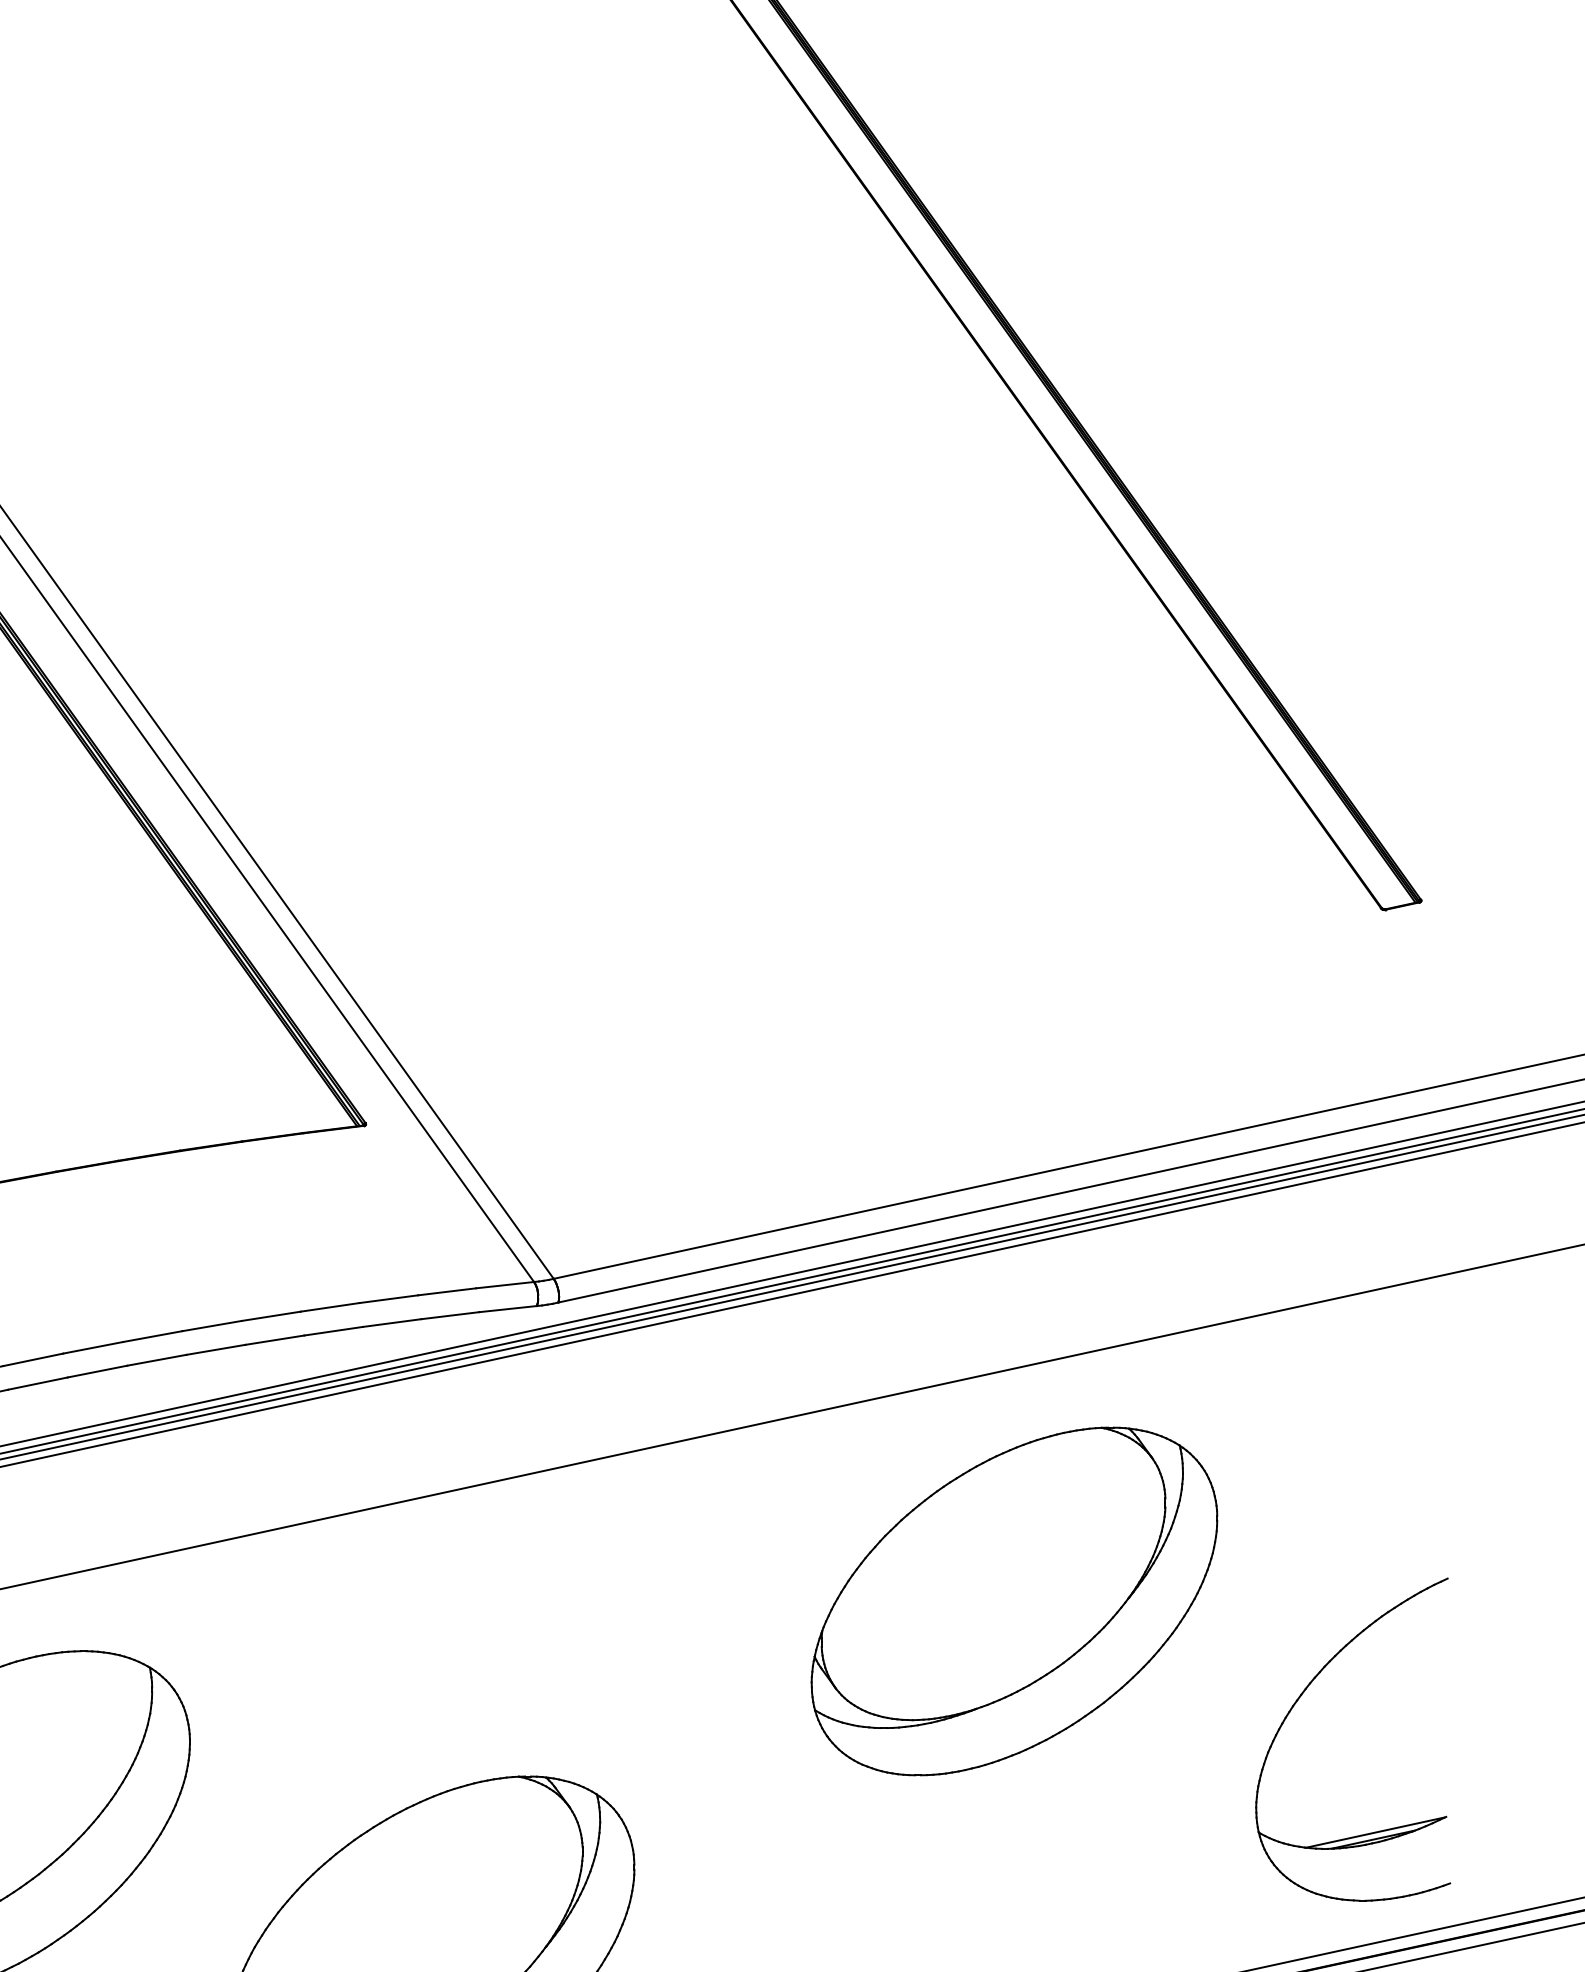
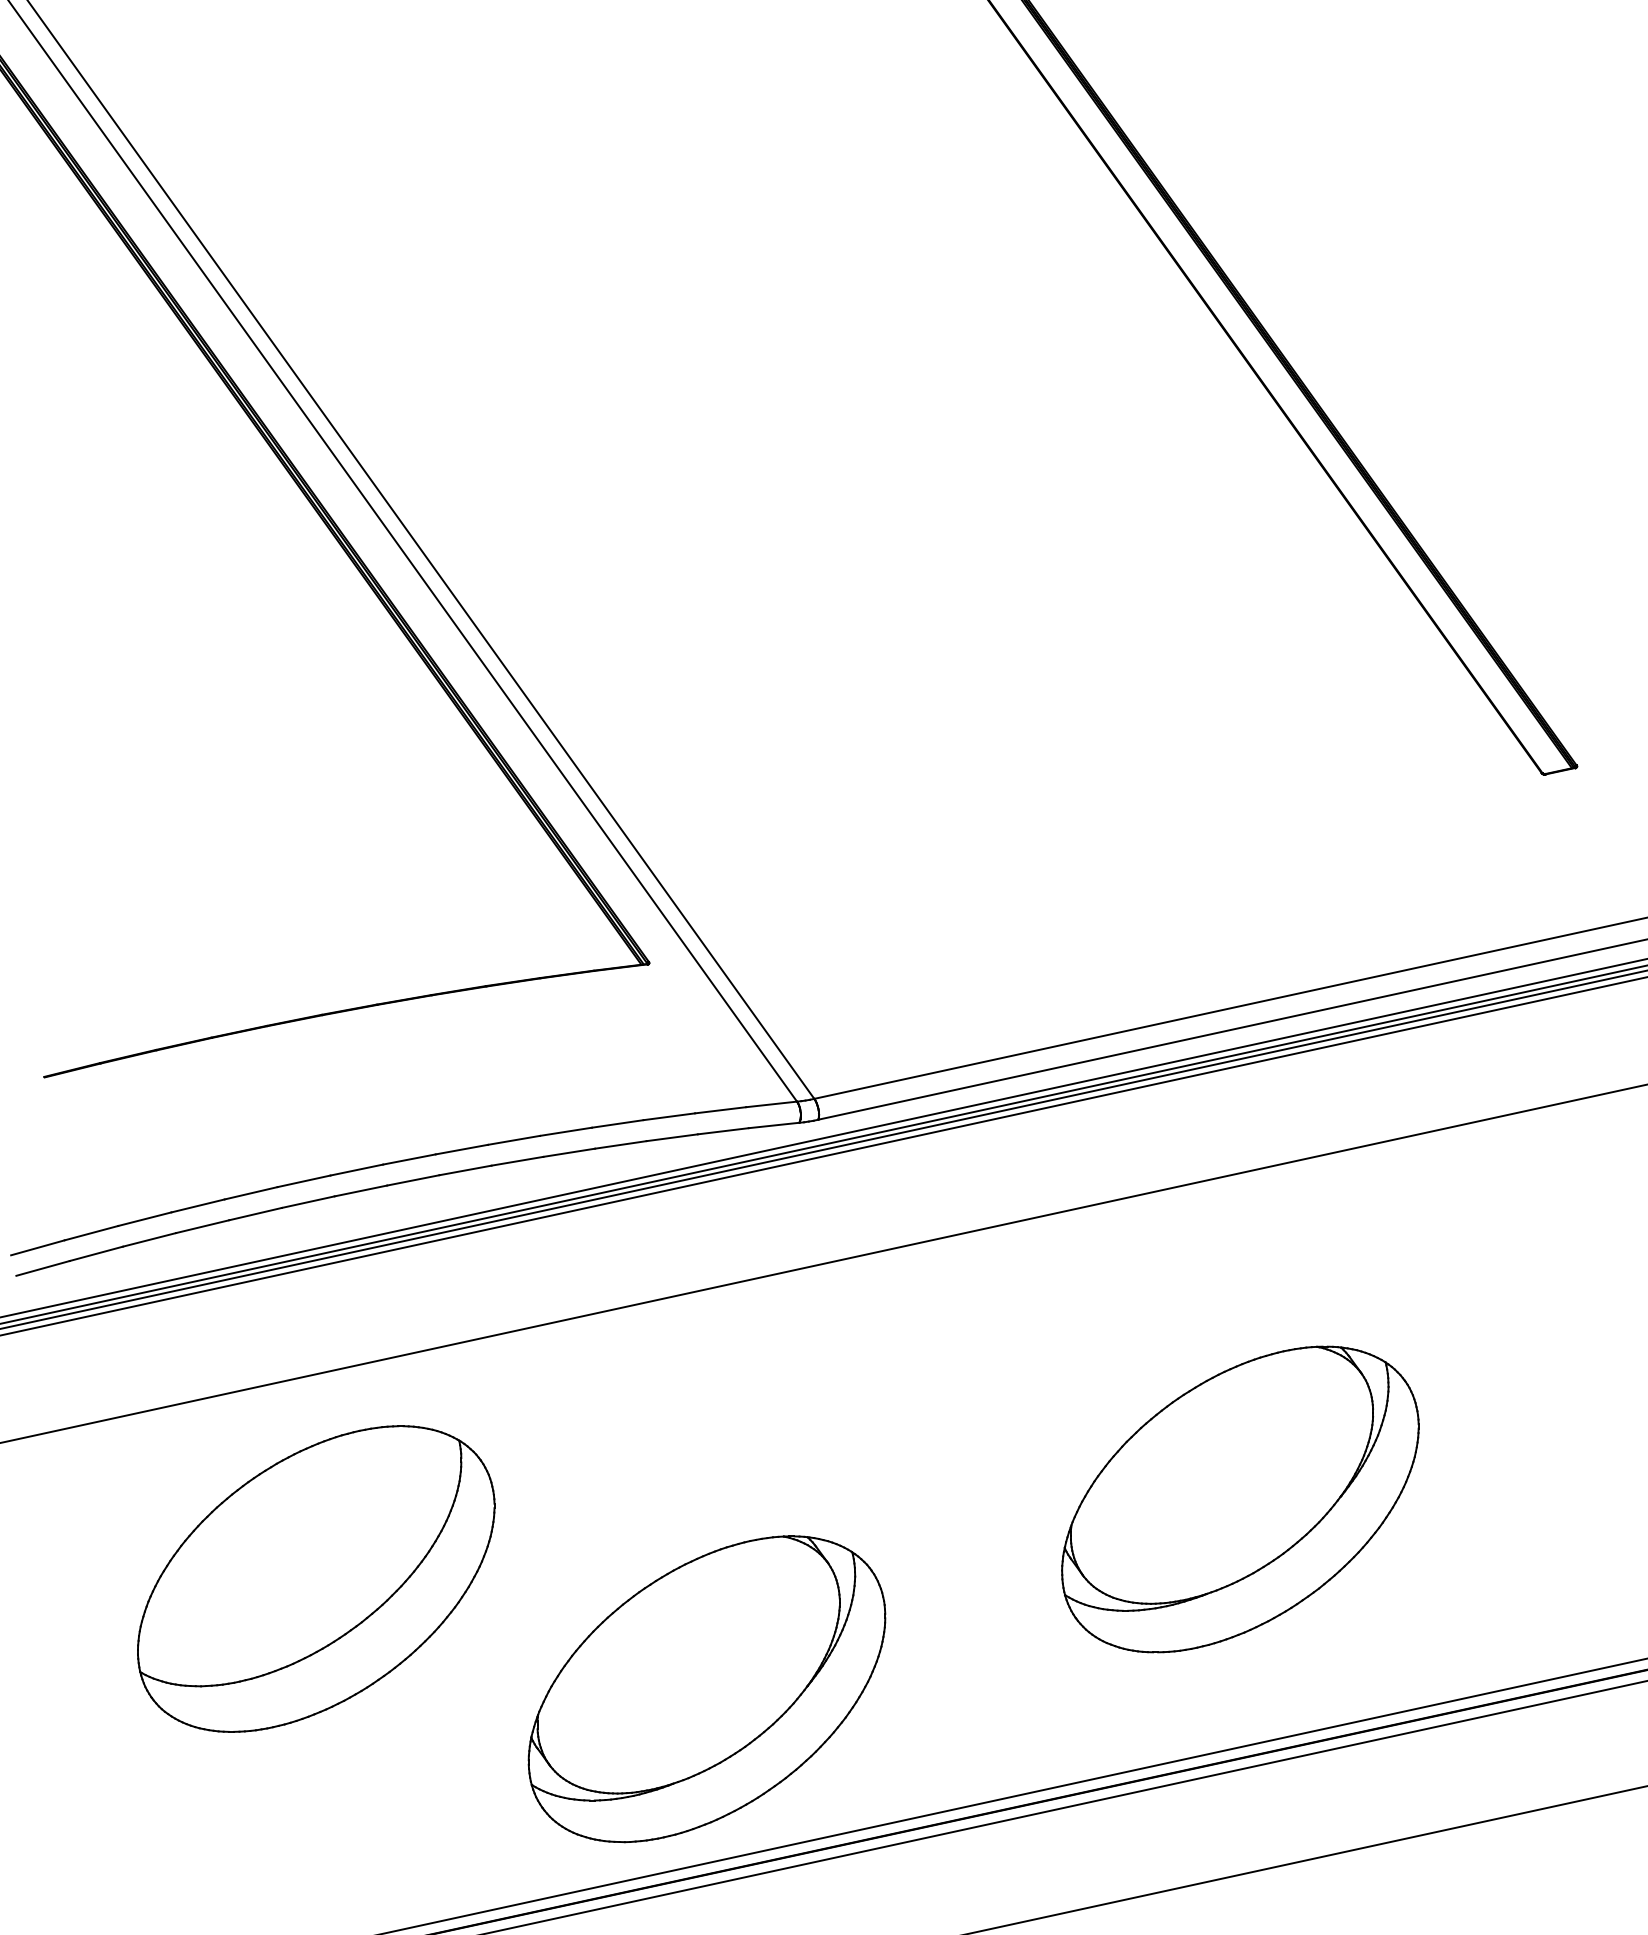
part: (1014, 1601) -> (1240, 1499), moved
part: (1298, 1700) -> (1469, 1469), removed

